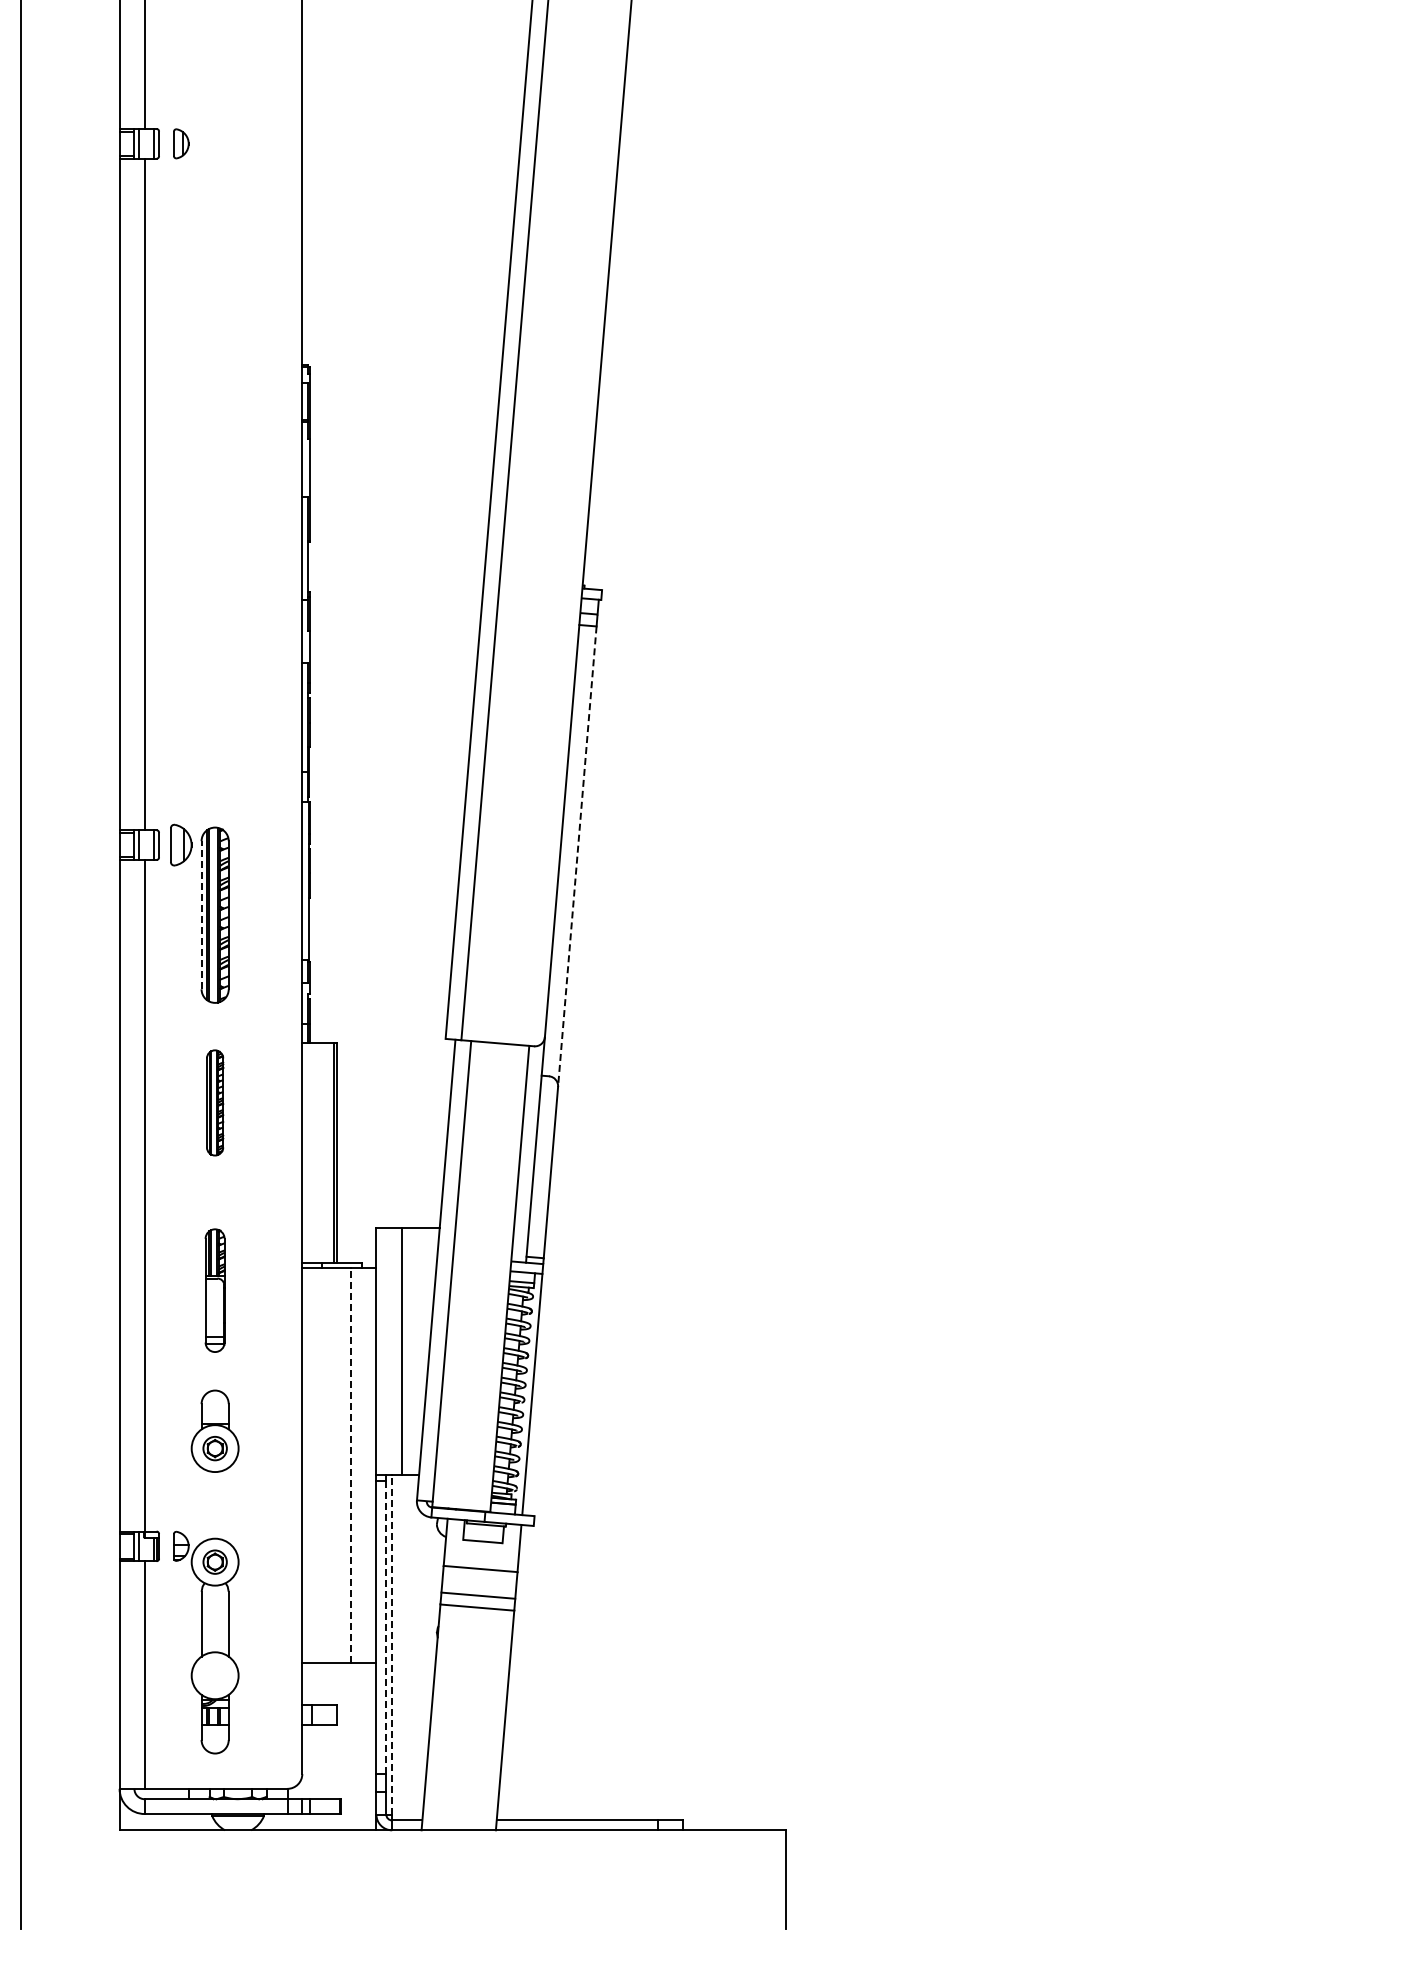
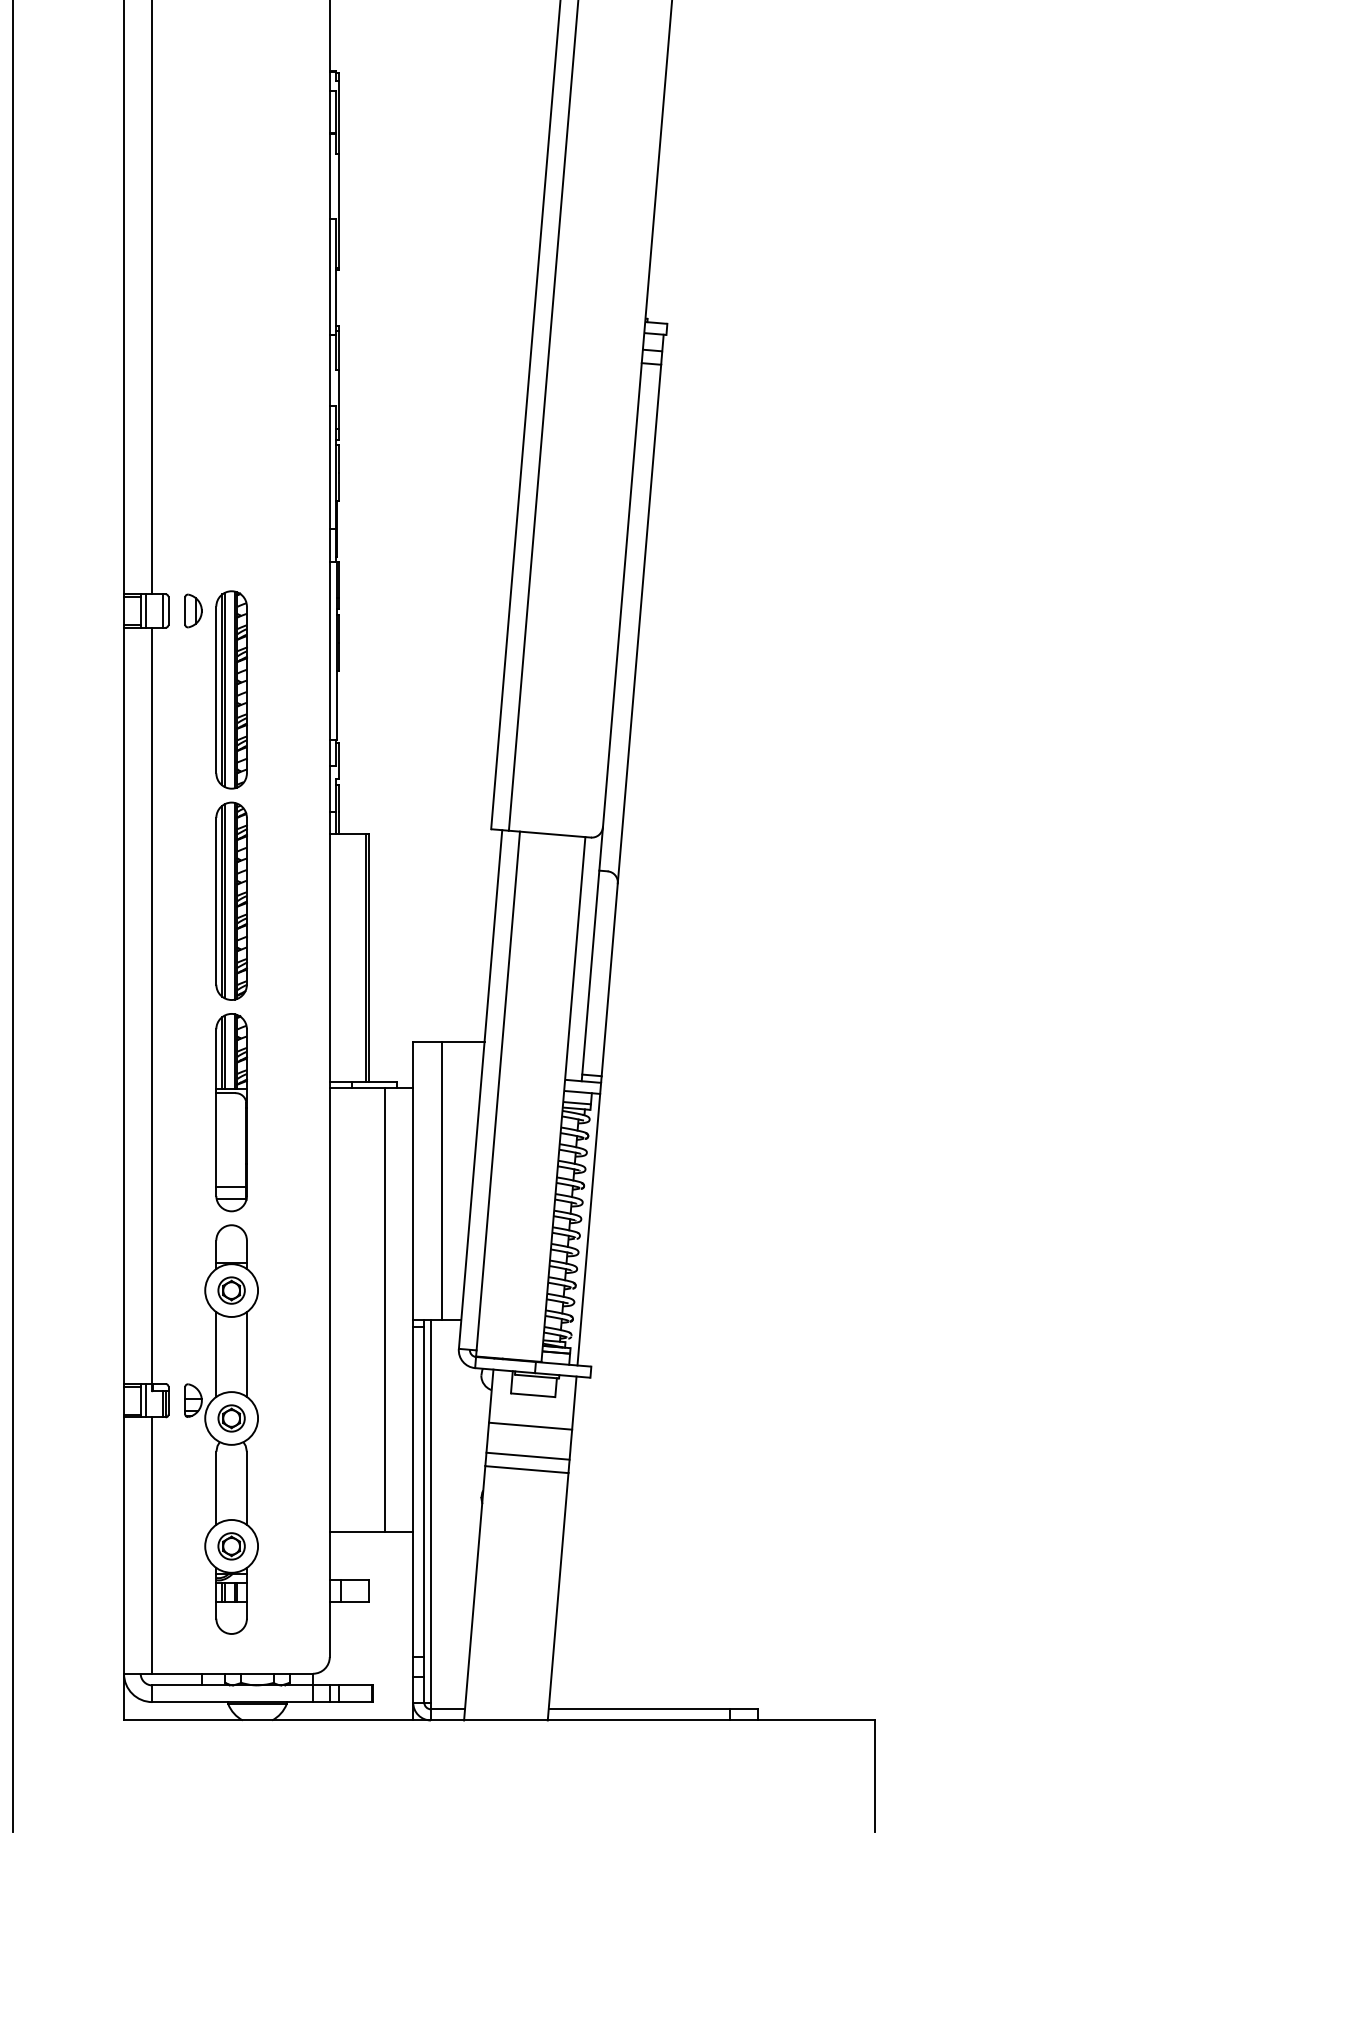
part: (181, 844) -> (193, 610), size x0.71
line: (577, 857) -> (639, 624), dashed -> solid
line: (201, 914) -> (216, 689), dashed -> solid
part: (214, 1102) -> (230, 900), size x1.67
part: (214, 1290) -> (230, 1112), size x1.43
line: (351, 1465) -> (385, 1309), dashed -> solid
line: (201, 1505) -> (216, 1354), added
line: (228, 1505) -> (246, 1354), added
line: (386, 1626) -> (424, 1490), dashed -> solid
line: (392, 1644) -> (431, 1511), dashed -> solid
part: (214, 1675) -> (230, 1546), added

